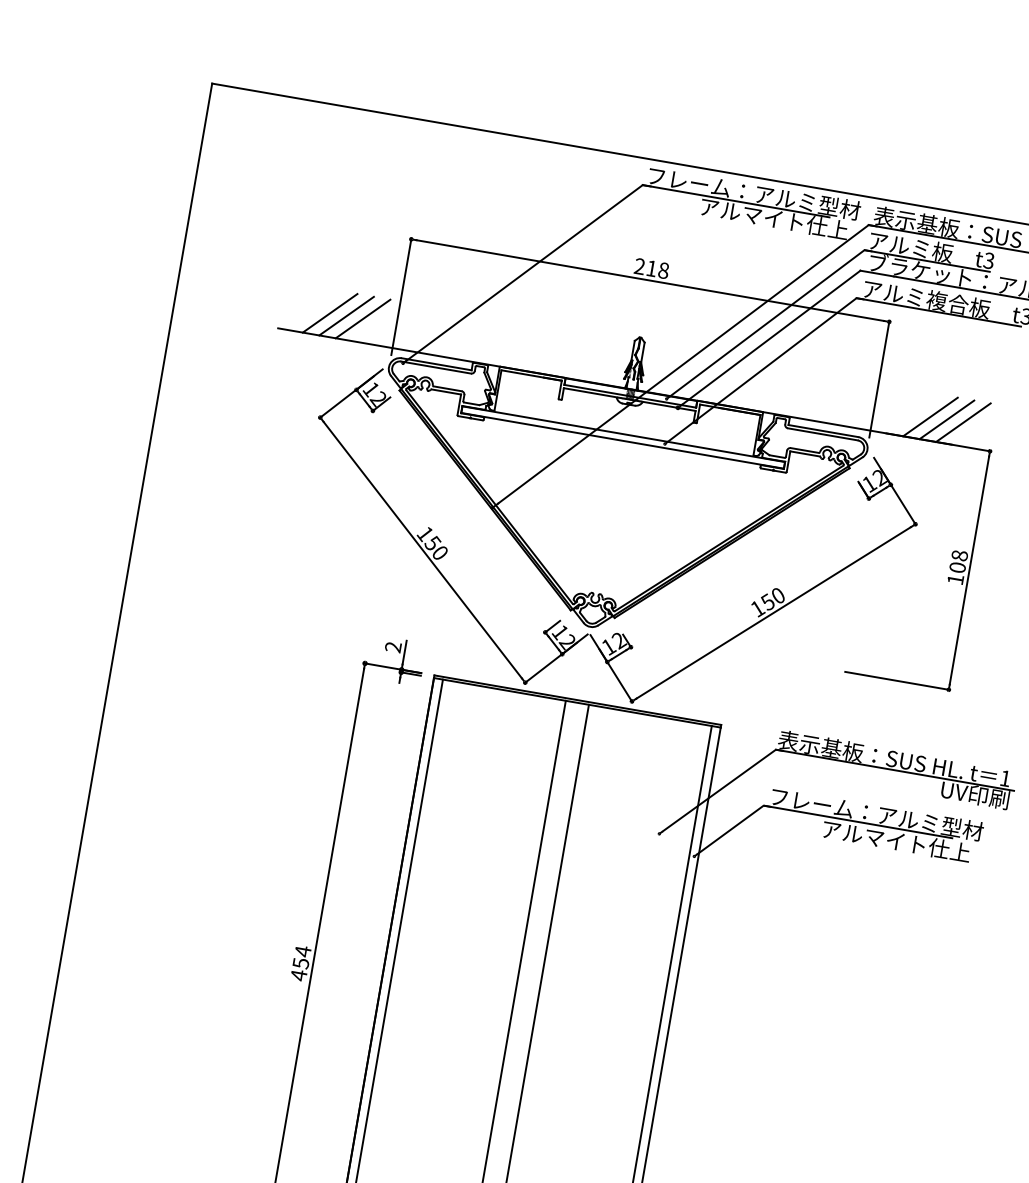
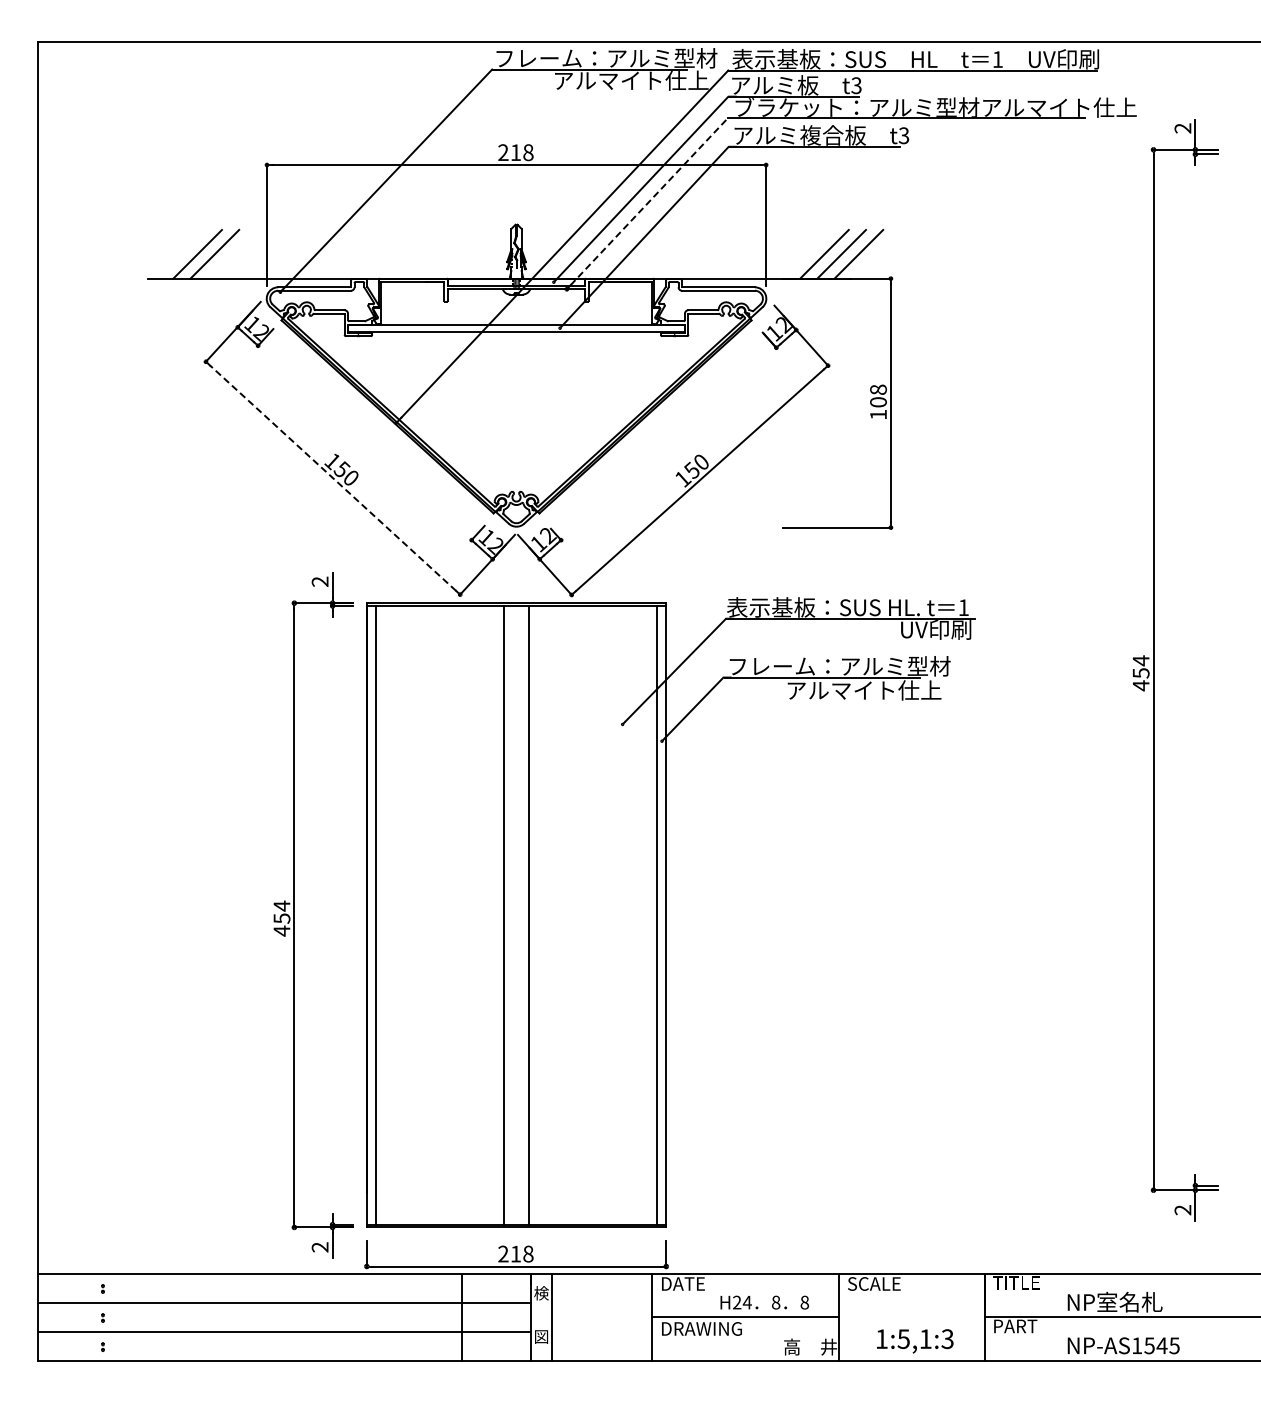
line: (362, 318) -> (231, 253), removed
line: (771, 337) -> (649, 201), solid -> dashed
line: (423, 550) -> (333, 478), solid -> dashed

